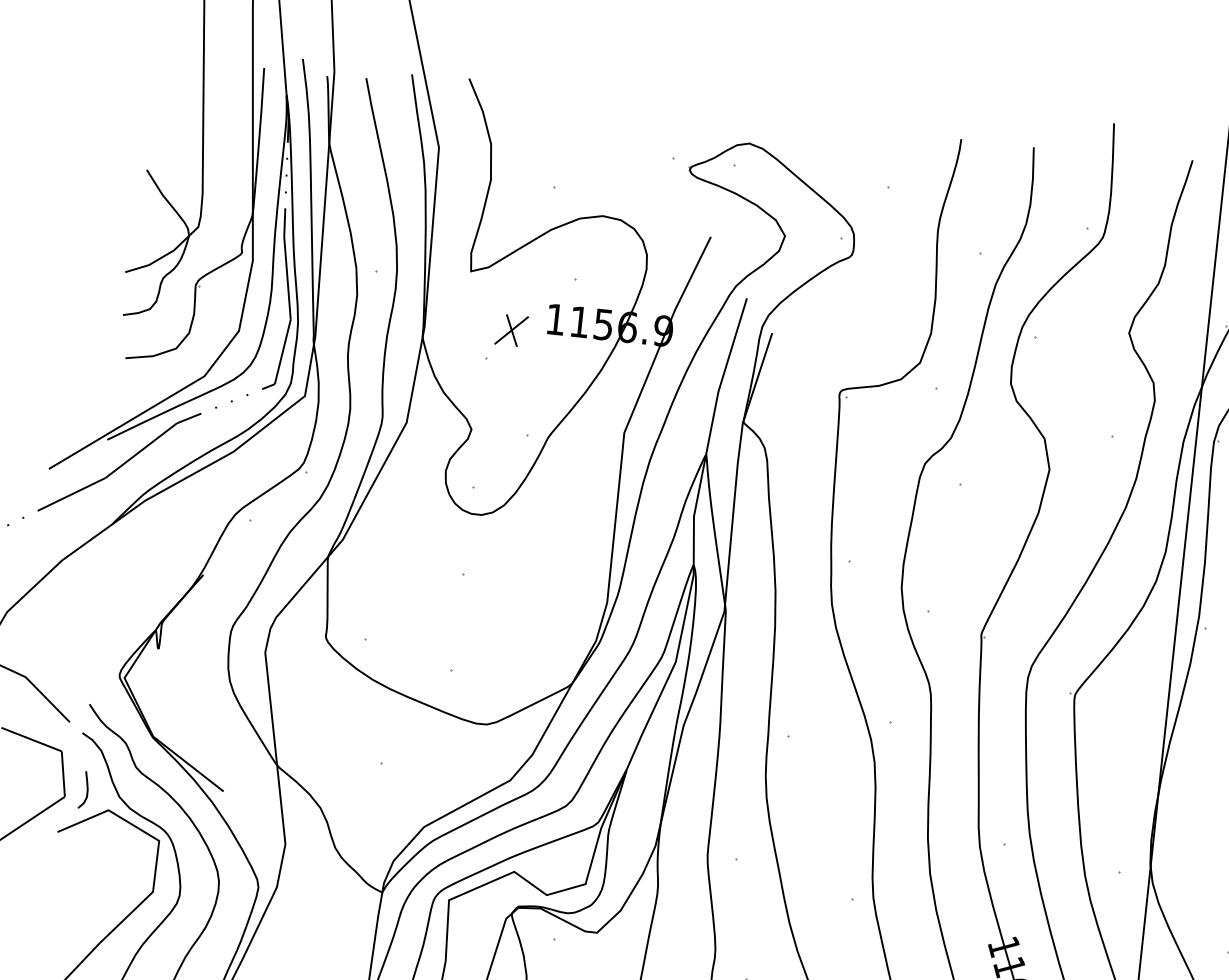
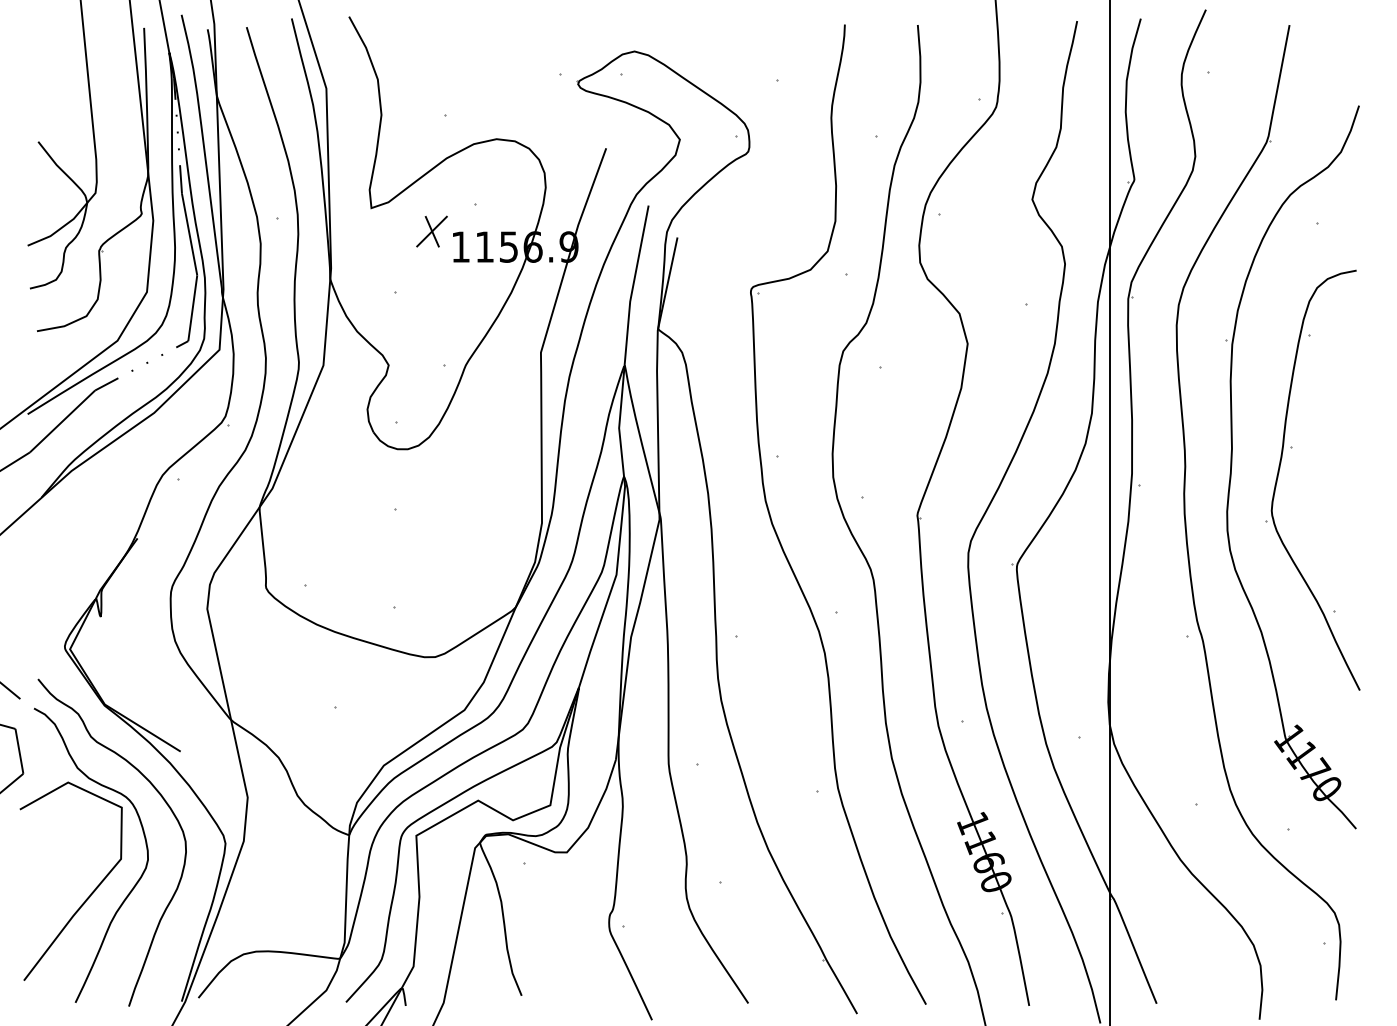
part: (511, 330) -> (431, 231), moved
curve: (86, 790) -> (44, 765), removed

